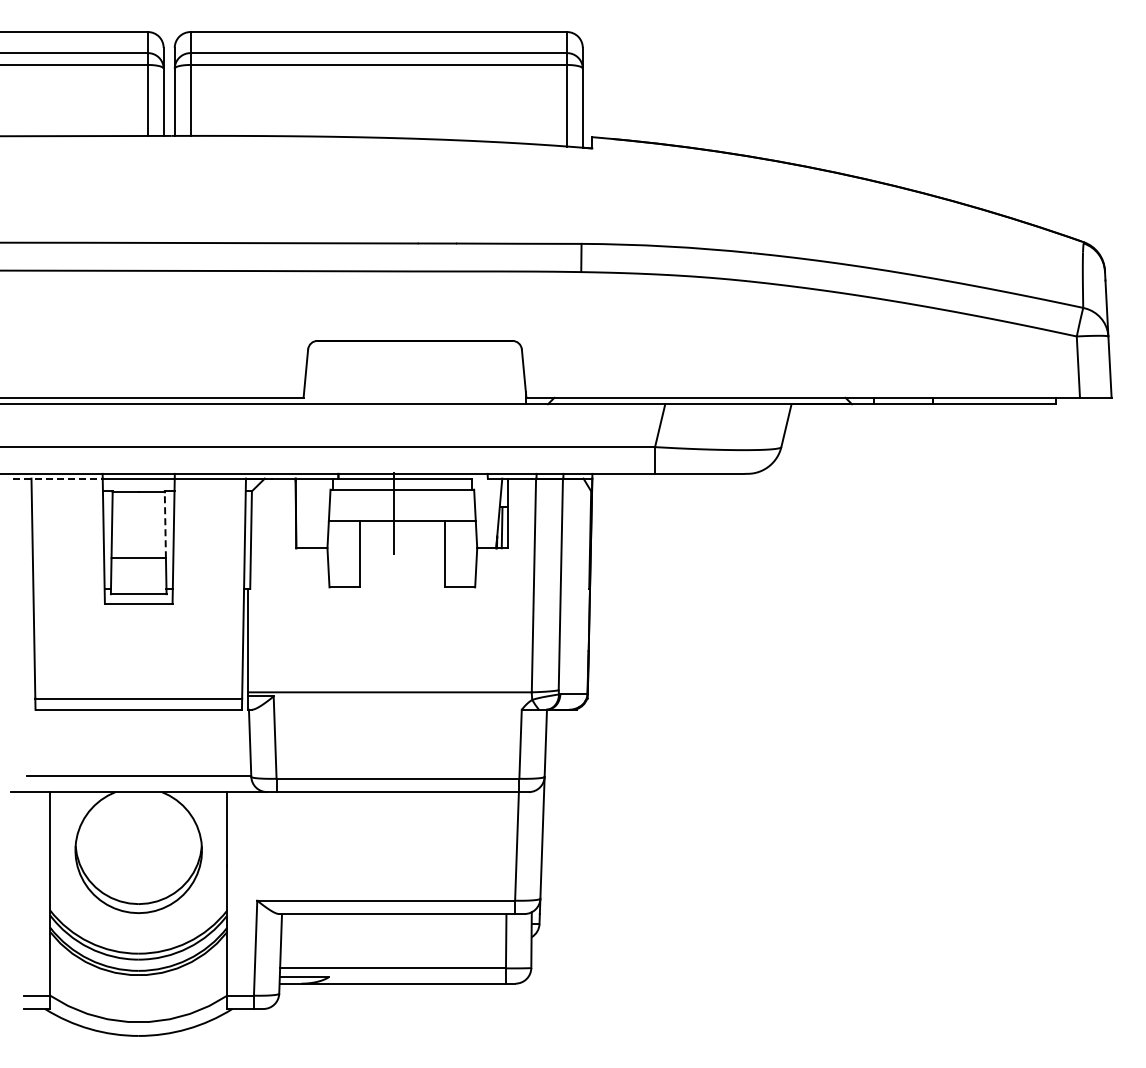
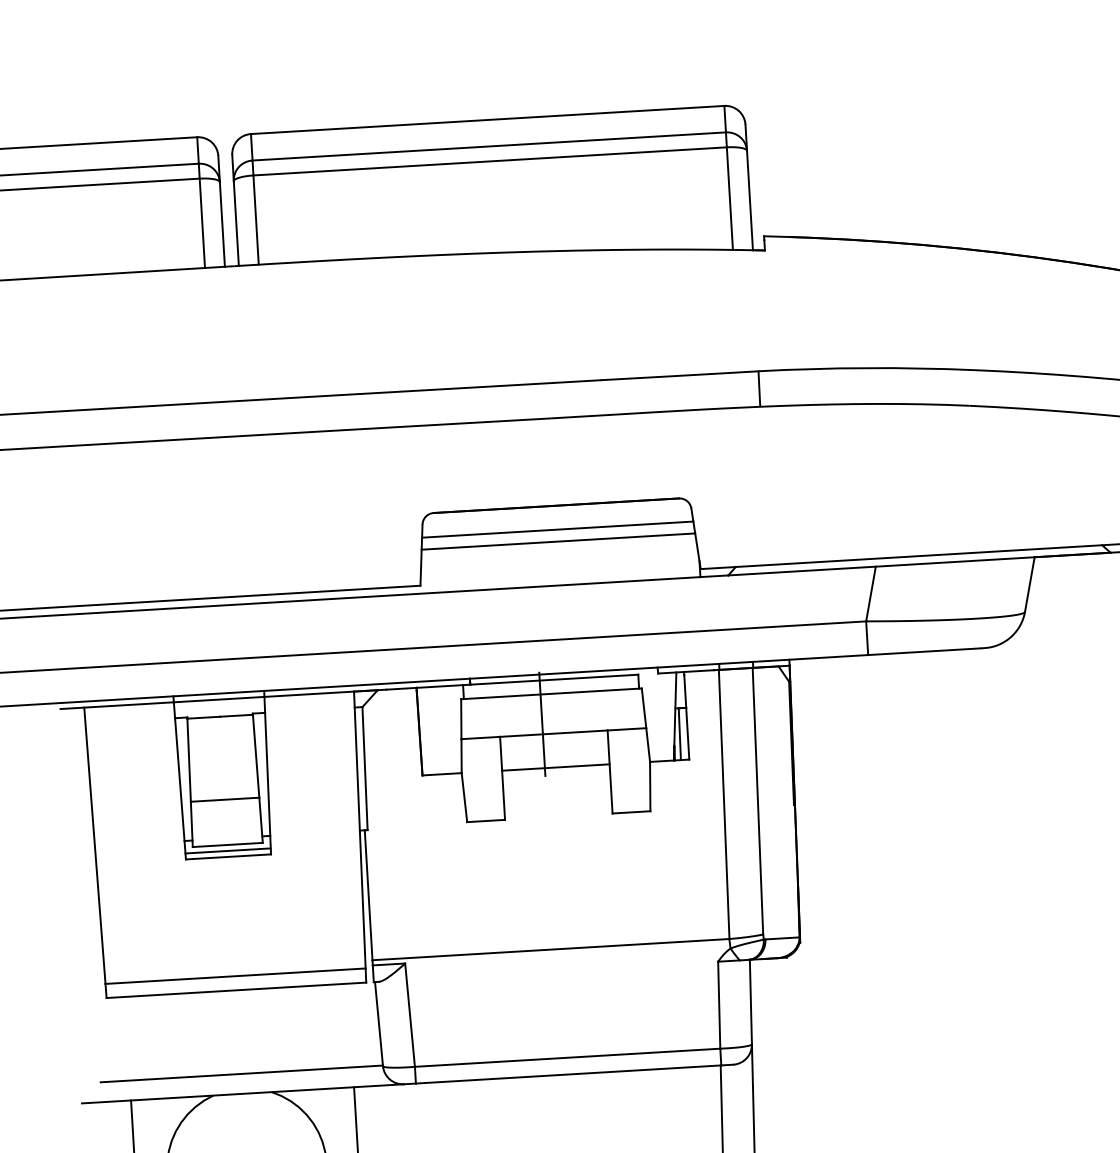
line: (414, 359) -> (557, 529), added
line: (414, 369) -> (557, 541), added
line: (58, 478) -> (118, 705), dashed -> solid
line: (165, 525) -> (256, 756), dashed -> solid
line: (402, 548) -> (556, 767), added
line: (138, 598) -> (227, 850), added

